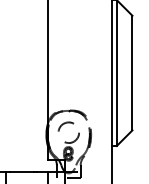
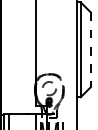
line: (131, 74) -> (90, 50), solid -> dashed

